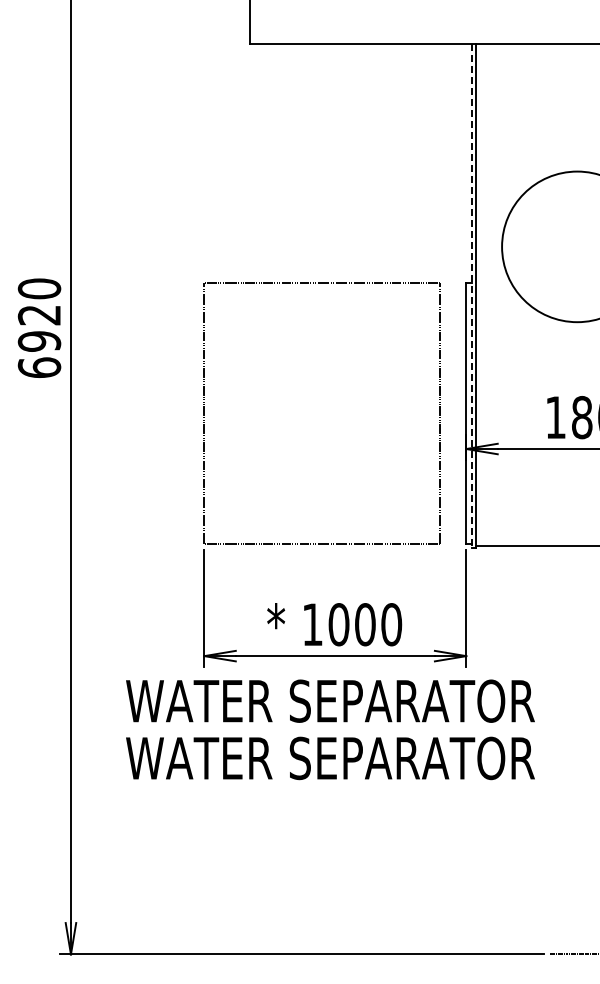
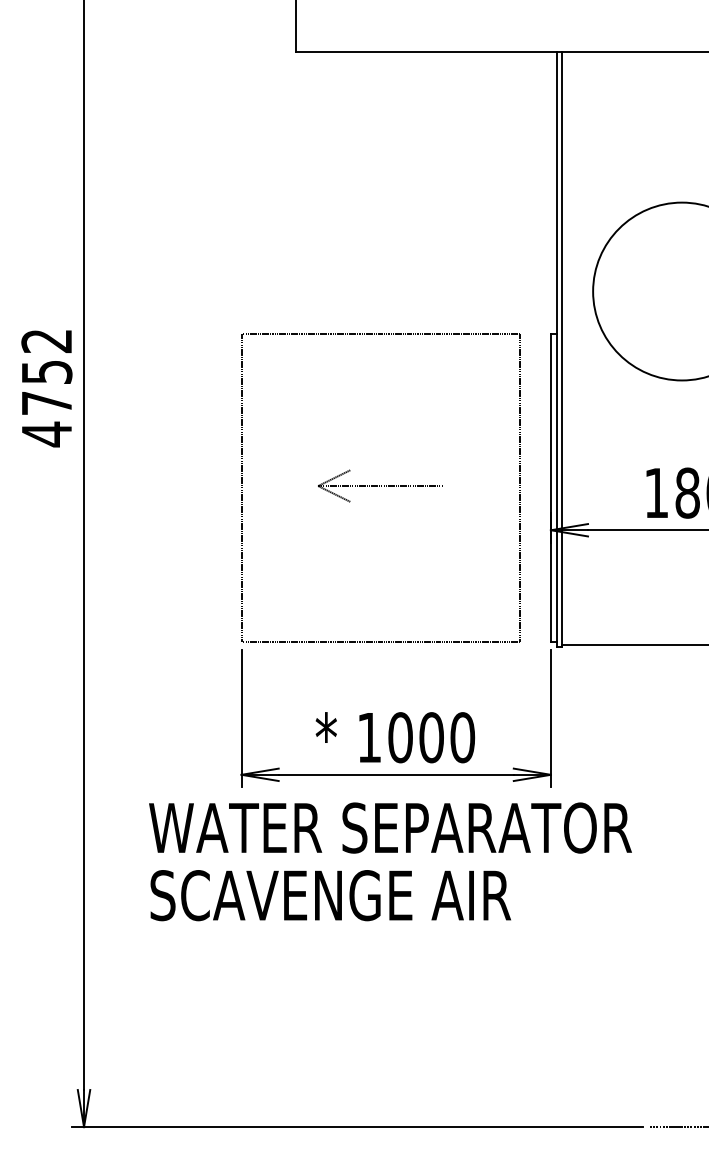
line: (471, 296) -> (557, 350), dashed -> solid
text: (39, 328) -> (46, 387), 6920 -> 4752
part: (321, 411) -> (379, 485), added
text: (330, 758) -> (390, 895), WATER SEPARATOR -> SCAVENGE AIR

